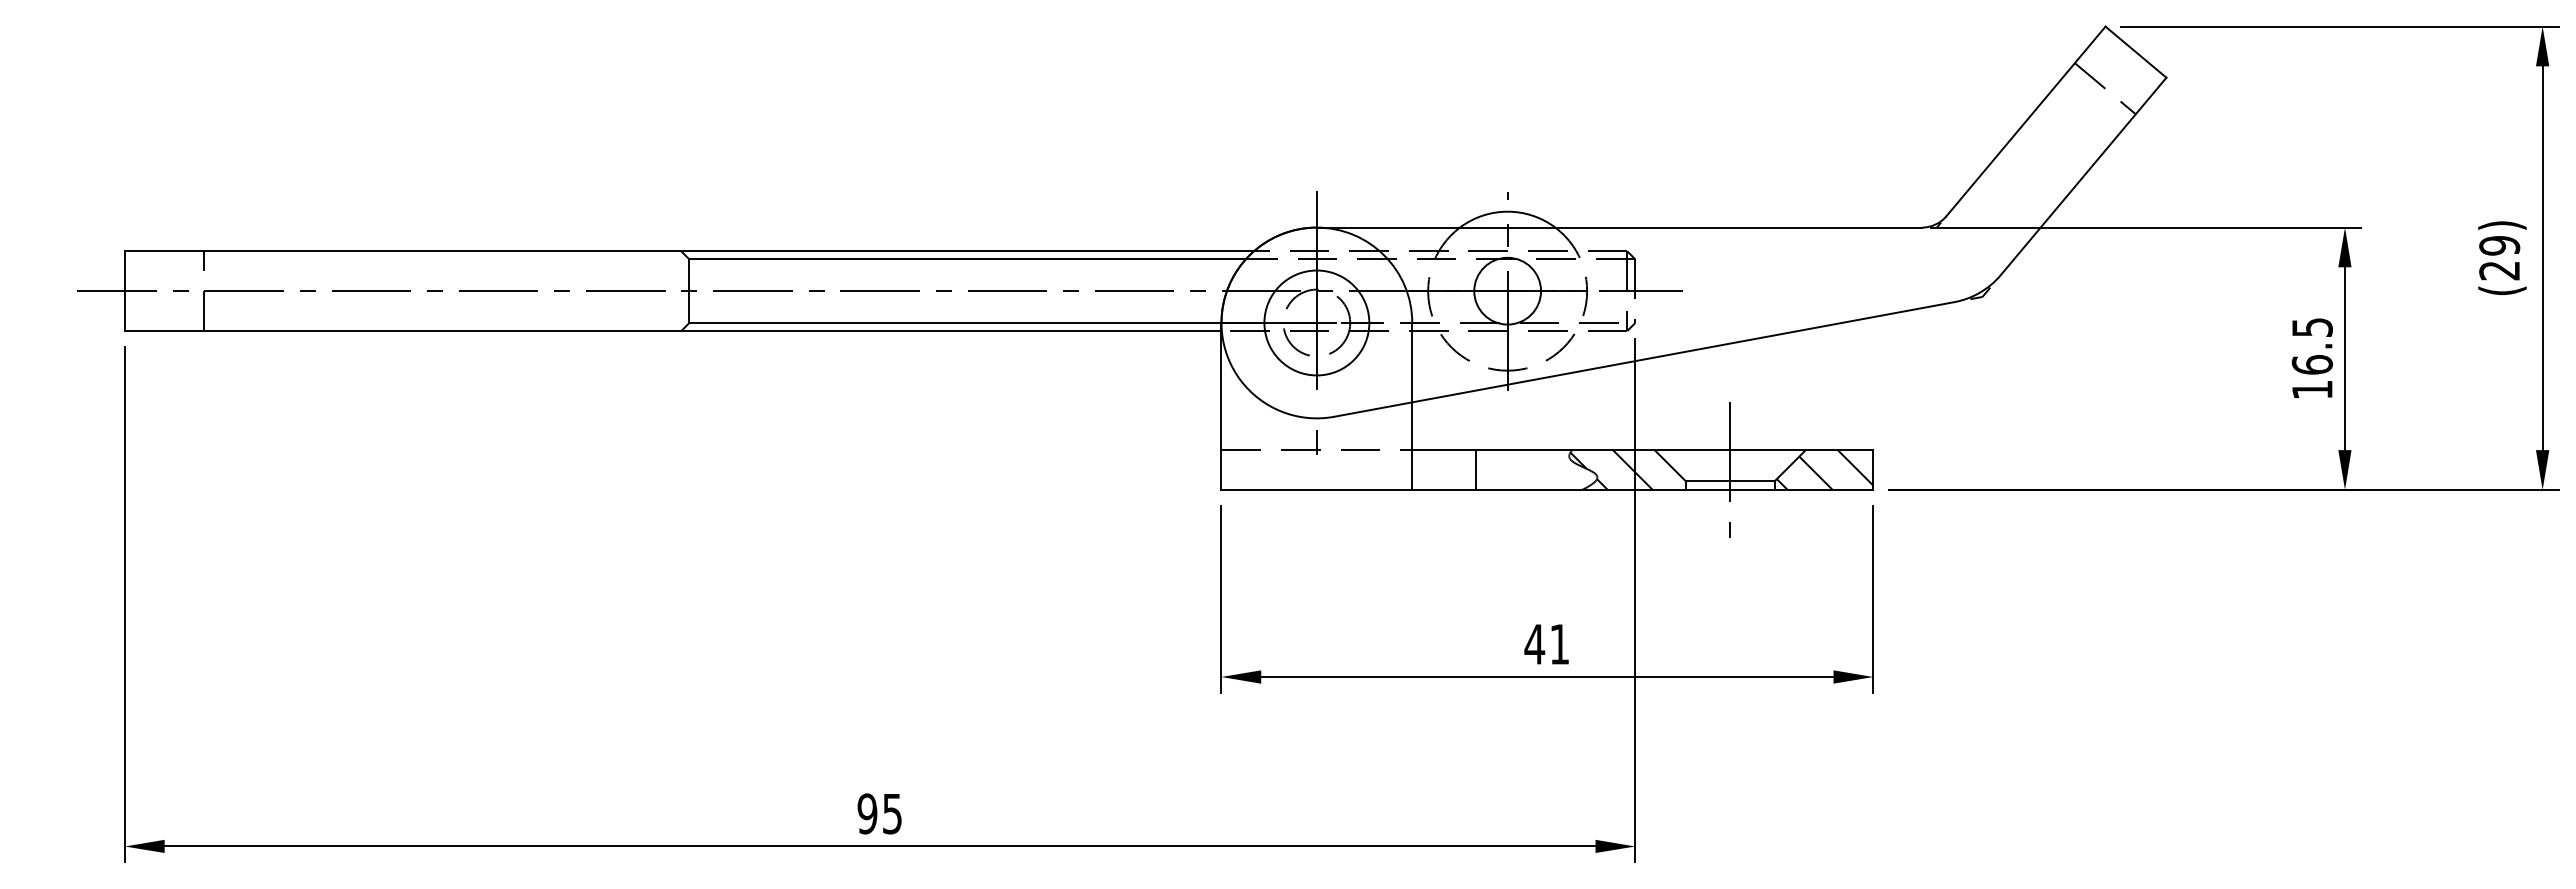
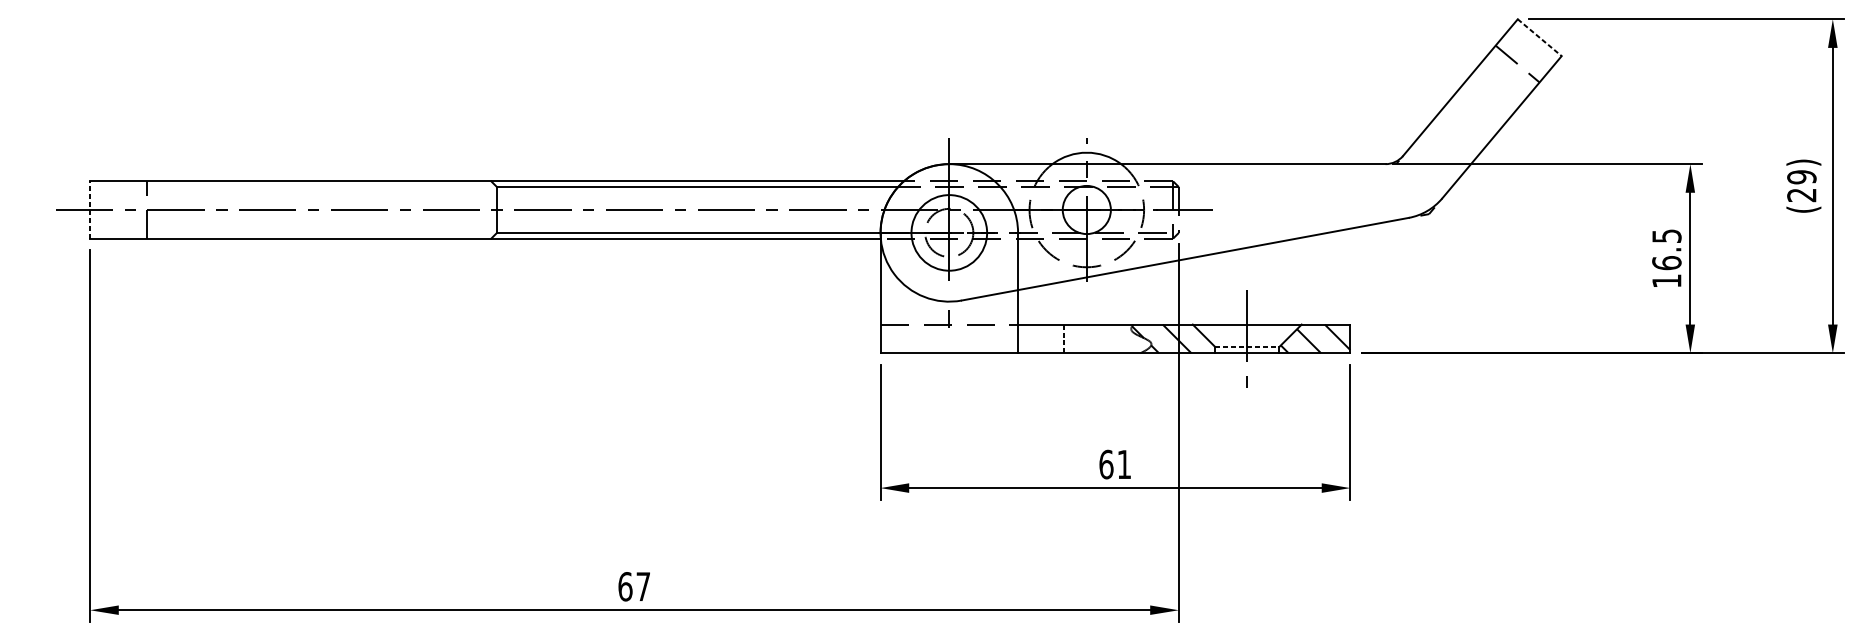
line: (2135, 52) -> (1539, 37), solid -> dashed
line: (124, 291) -> (89, 210), solid -> dashed
line: (1475, 470) -> (1063, 339), solid -> dashed
line: (1730, 481) -> (1247, 347), solid -> dashed
text: (1534, 643) -> (1106, 463), 41 -> 61
text: (879, 813) -> (634, 586), 95 -> 67

